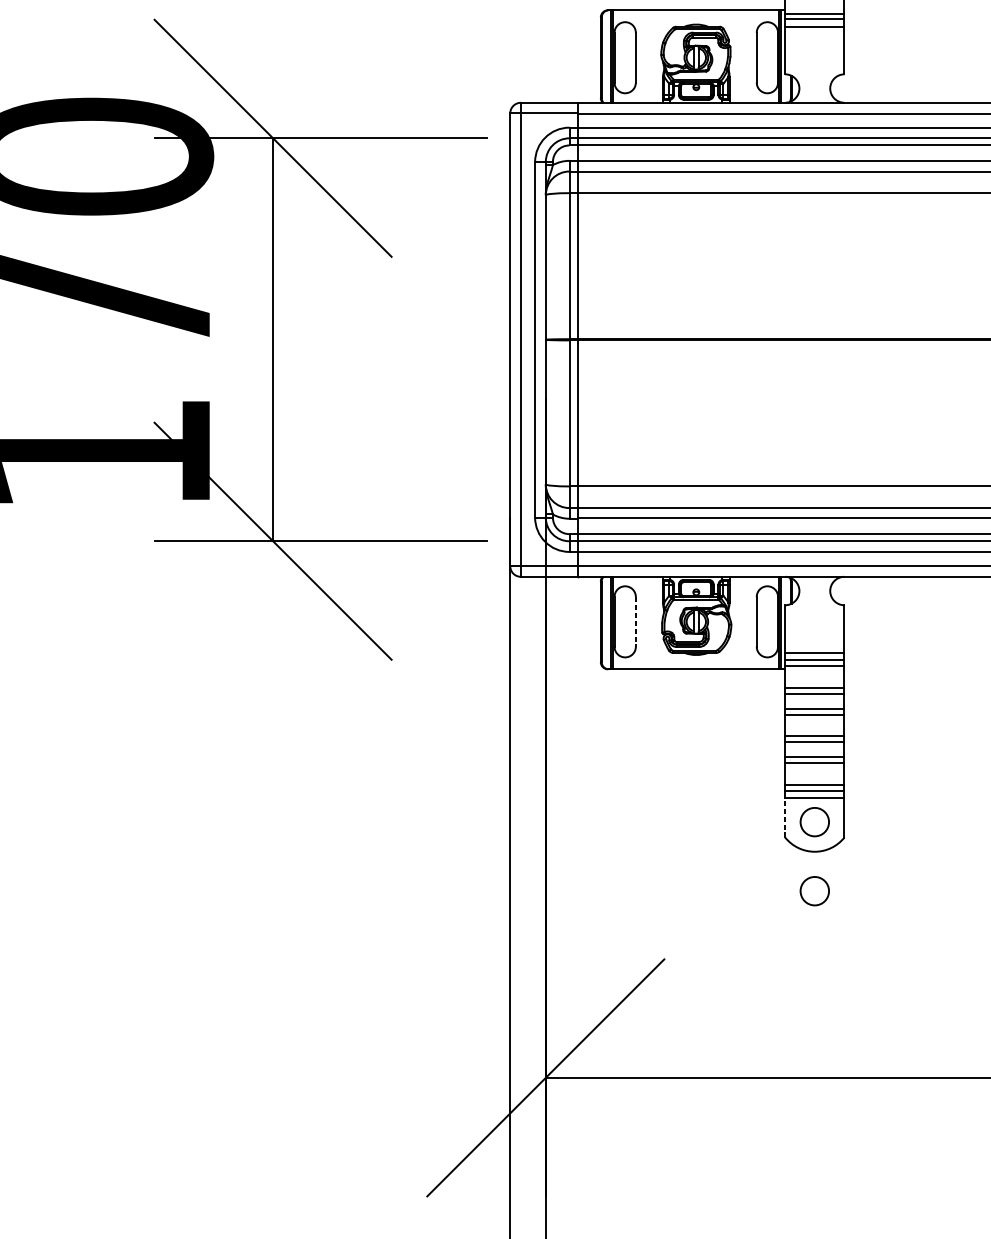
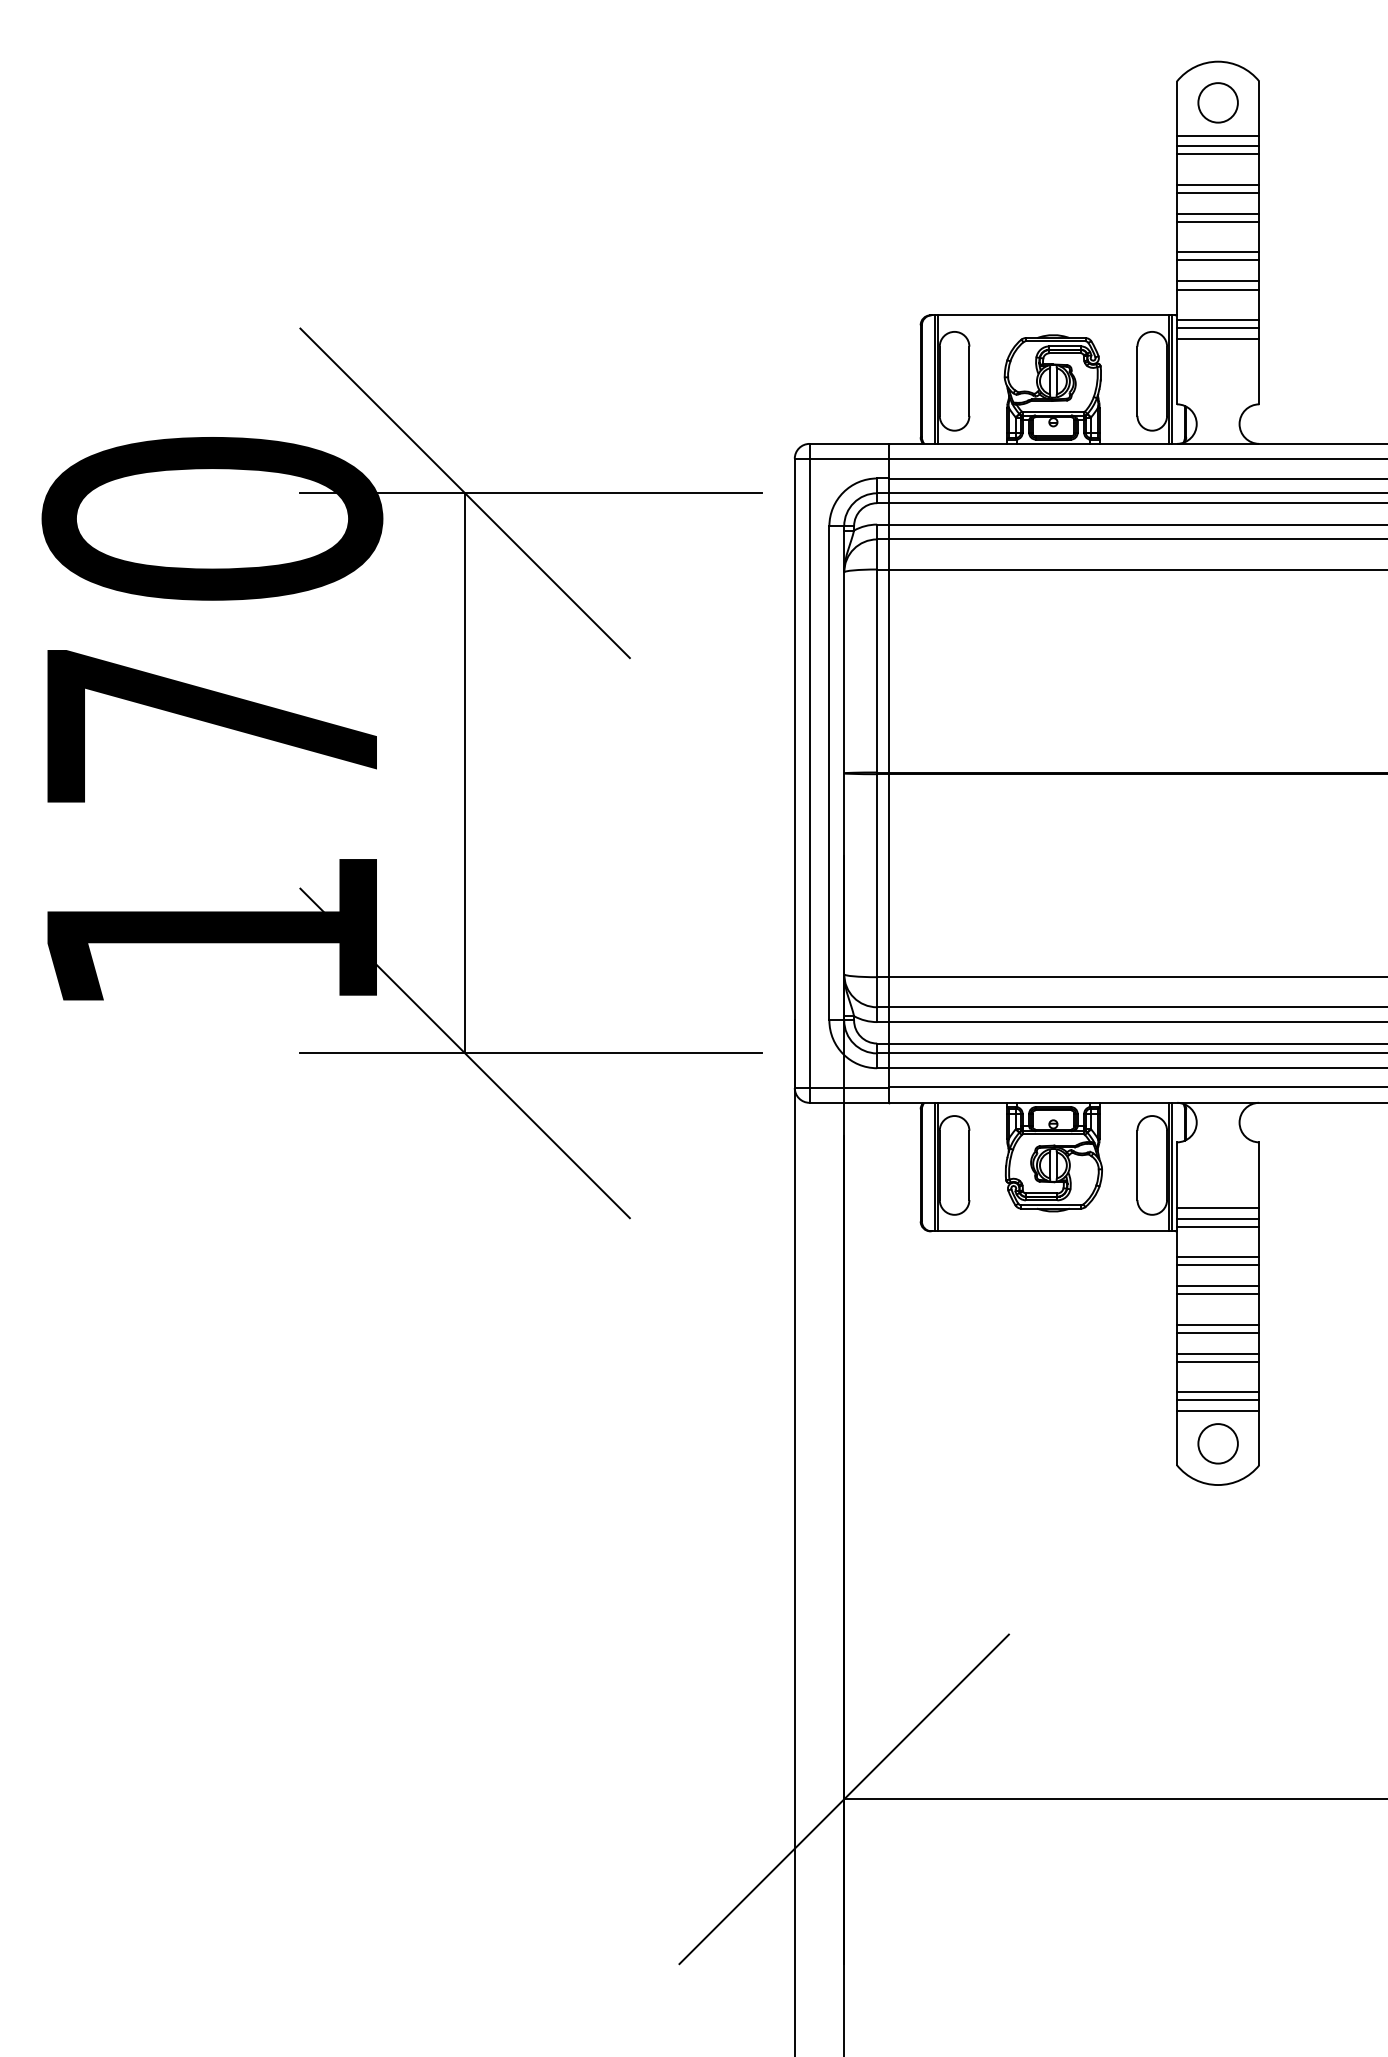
line: (635, 621) -> (969, 1165), dashed -> solid
line: (784, 817) -> (1176, 1437), dashed -> solid
circle: (814, 890) -> (1217, 1539), removed

